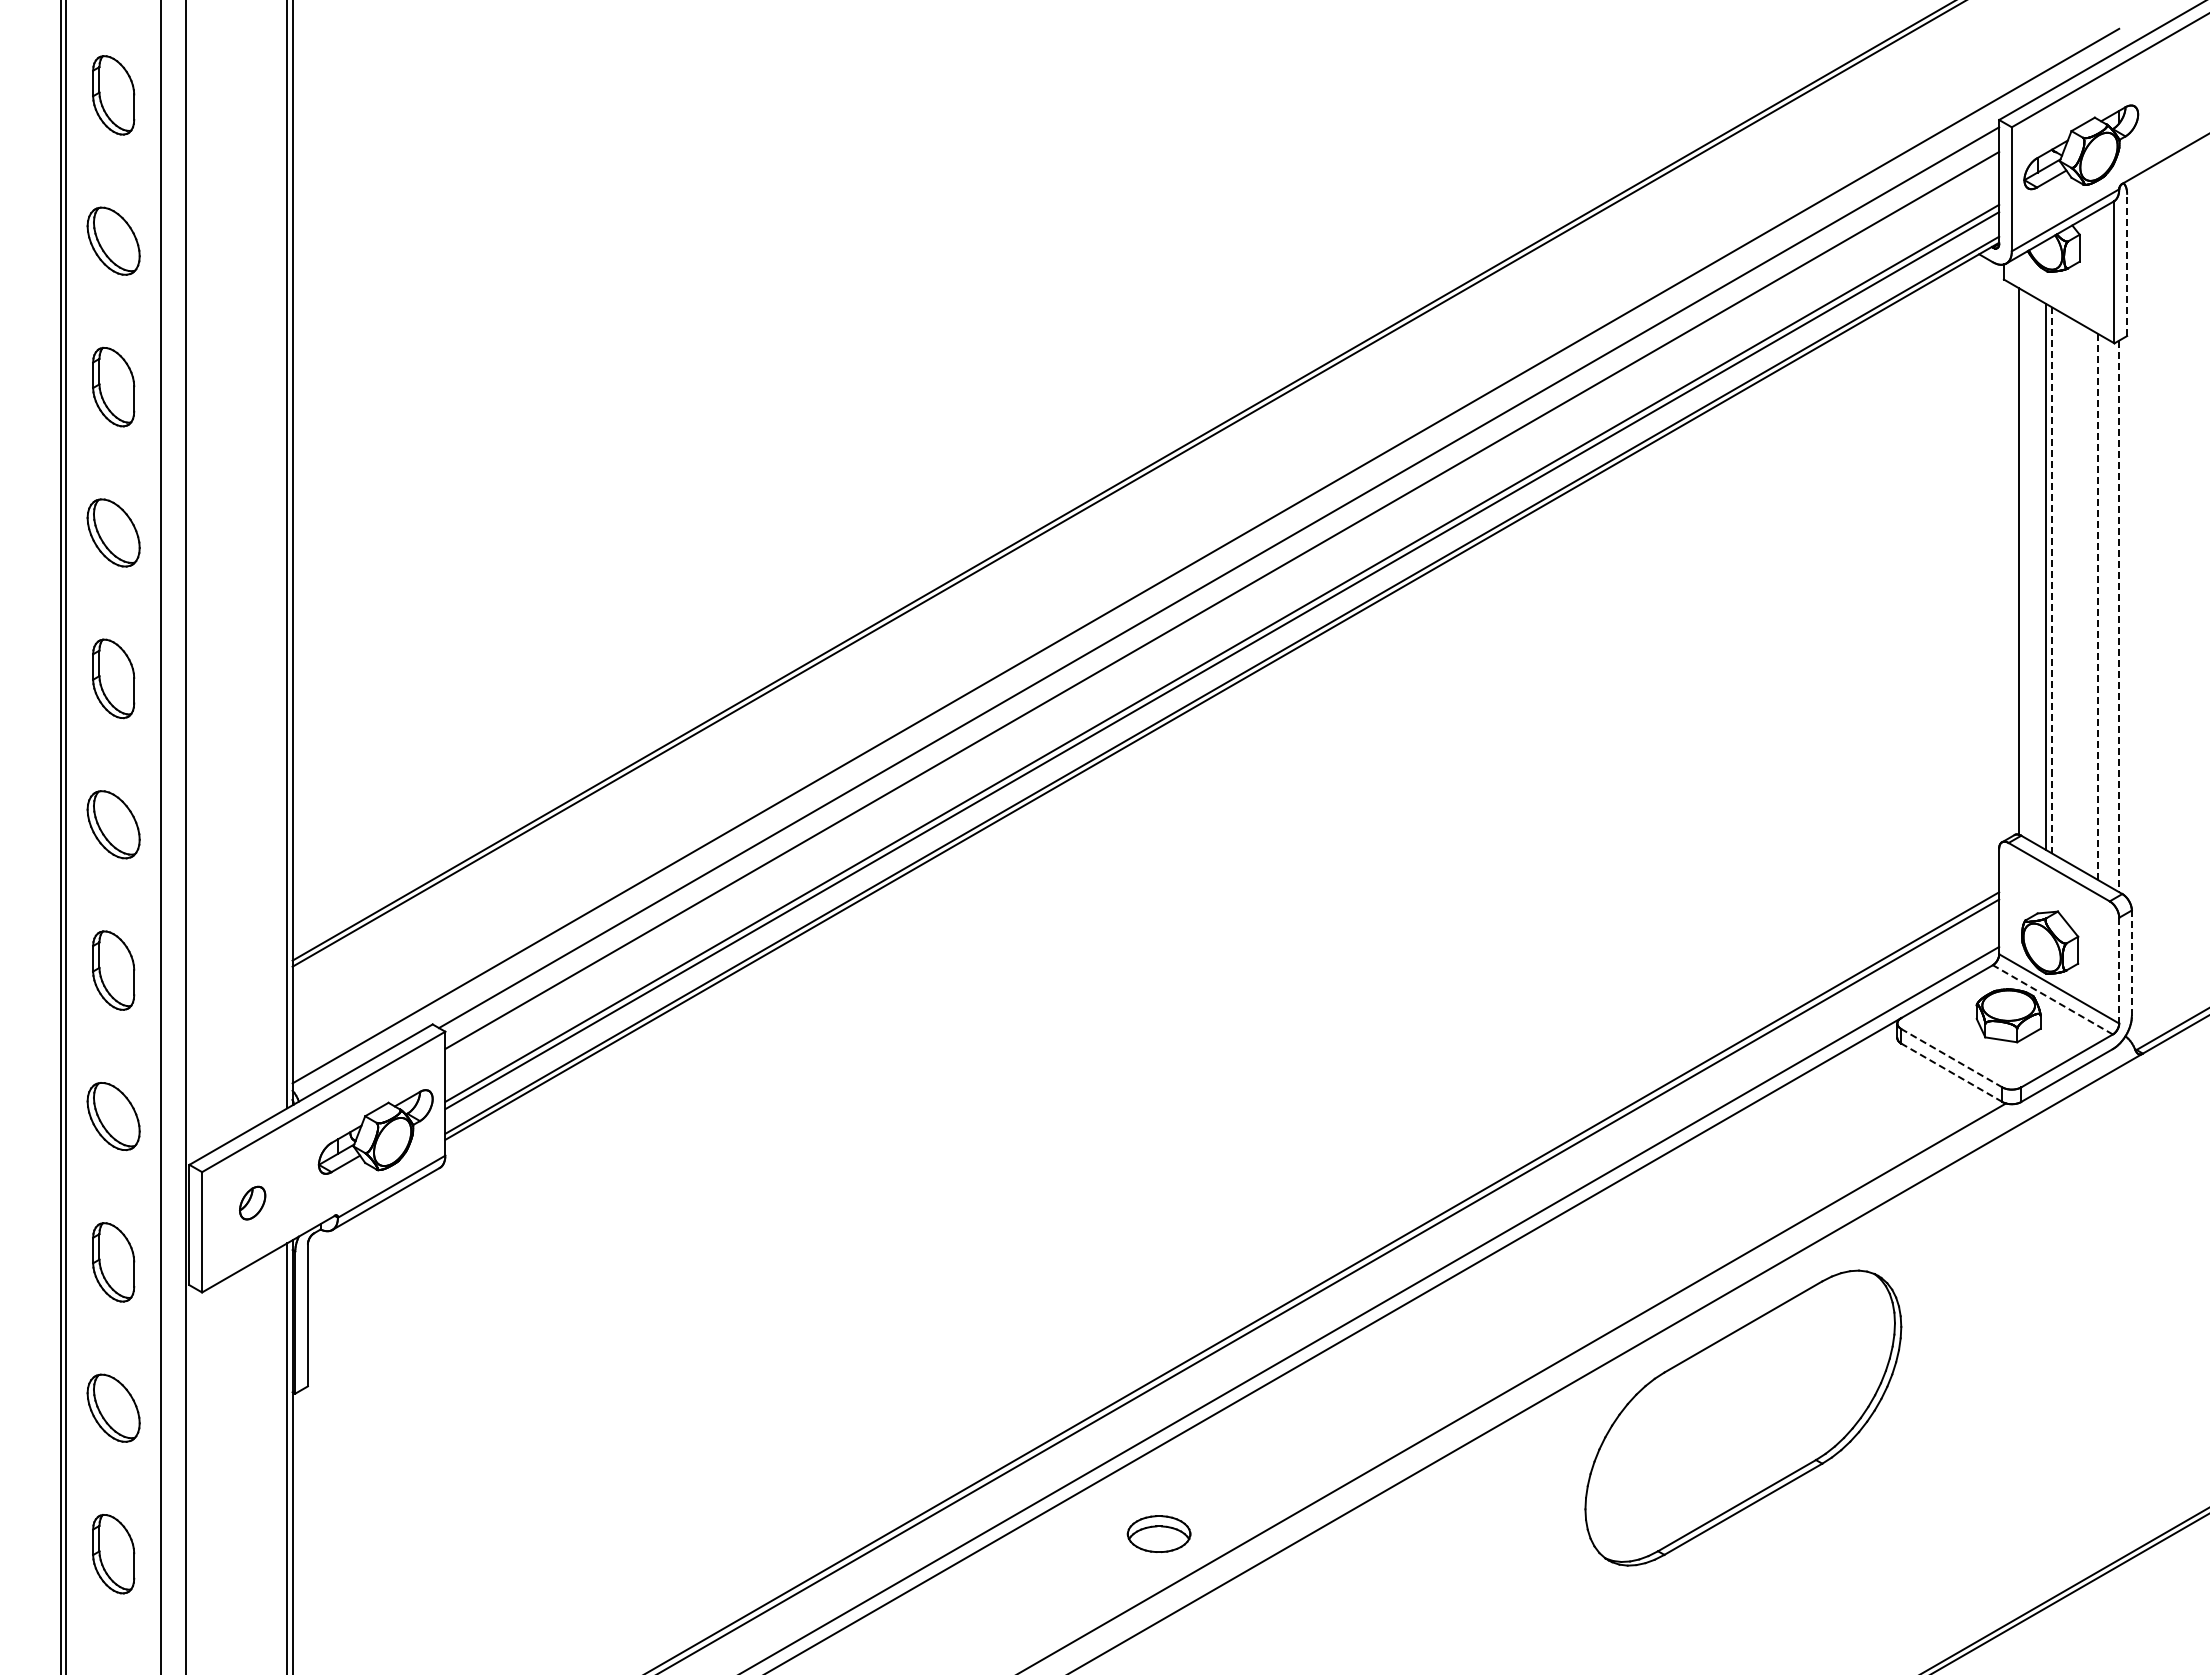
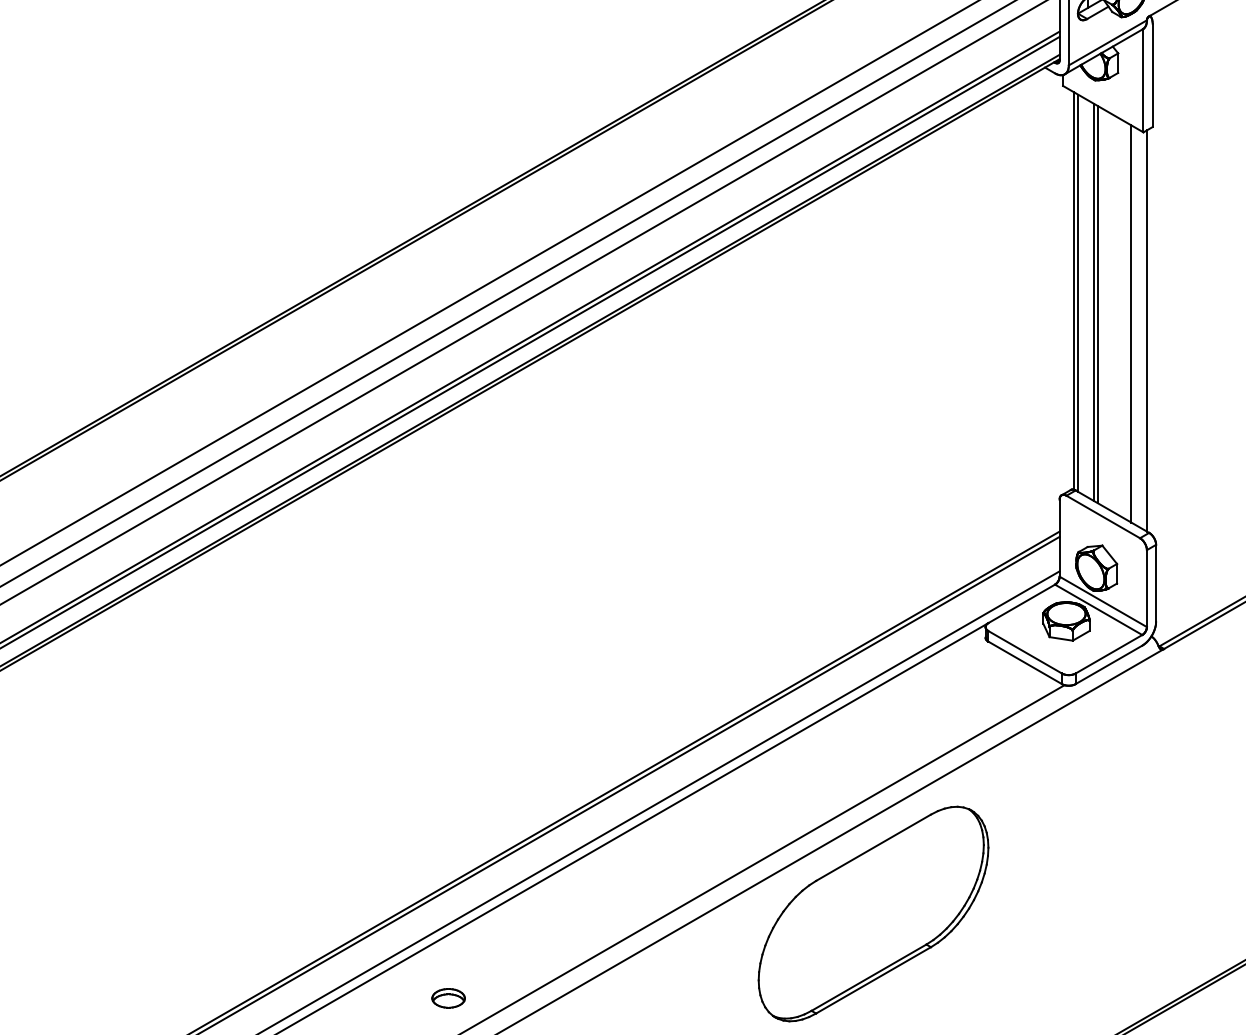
line: (2127, 264) -> (1152, 75), dashed -> solid
line: (2024, 564) -> (1078, 293), added
line: (2052, 579) -> (1098, 304), dashed -> solid
line: (2097, 606) -> (1131, 323), dashed -> solid
line: (2119, 616) -> (1147, 331), dashed -> solid
line: (2131, 963) -> (1155, 583), dashed -> solid
line: (2119, 970) -> (1147, 588), dashed -> solid
line: (2052, 999) -> (1098, 609), dashed -> solid
line: (1951, 1057) -> (1024, 651), dashed -> solid
line: (1951, 1072) -> (1024, 662), dashed -> solid
part: (1158, 1533) -> (448, 997), size x0.71

